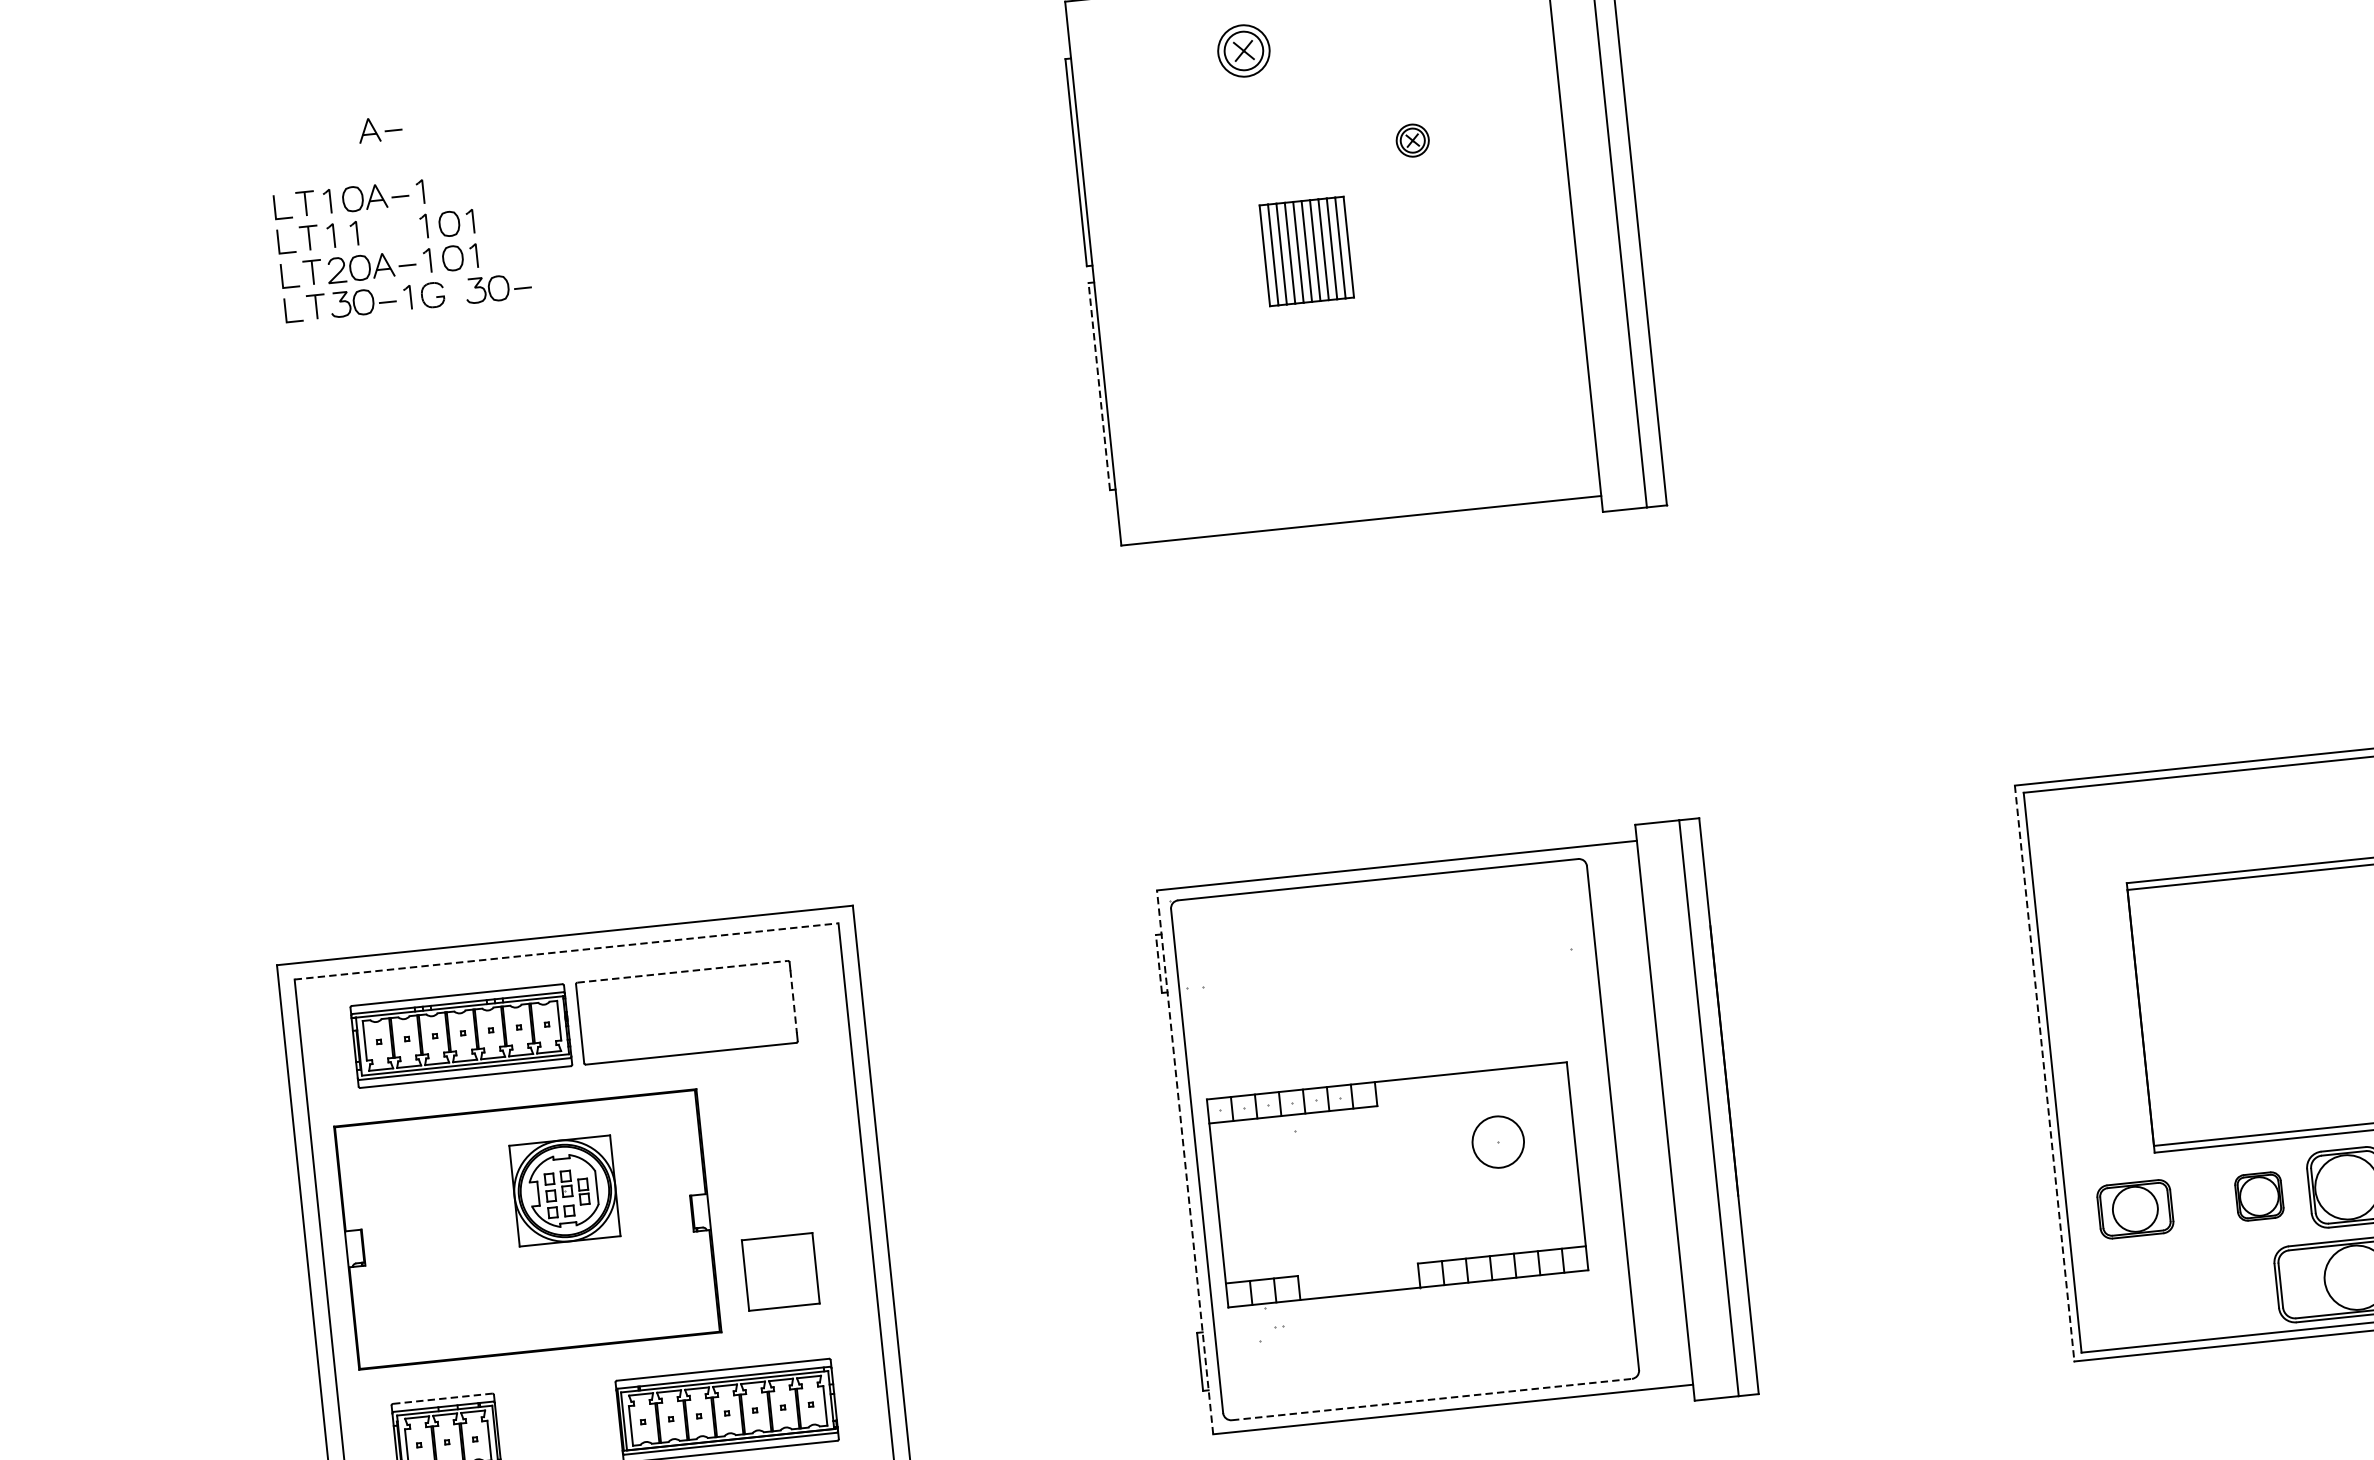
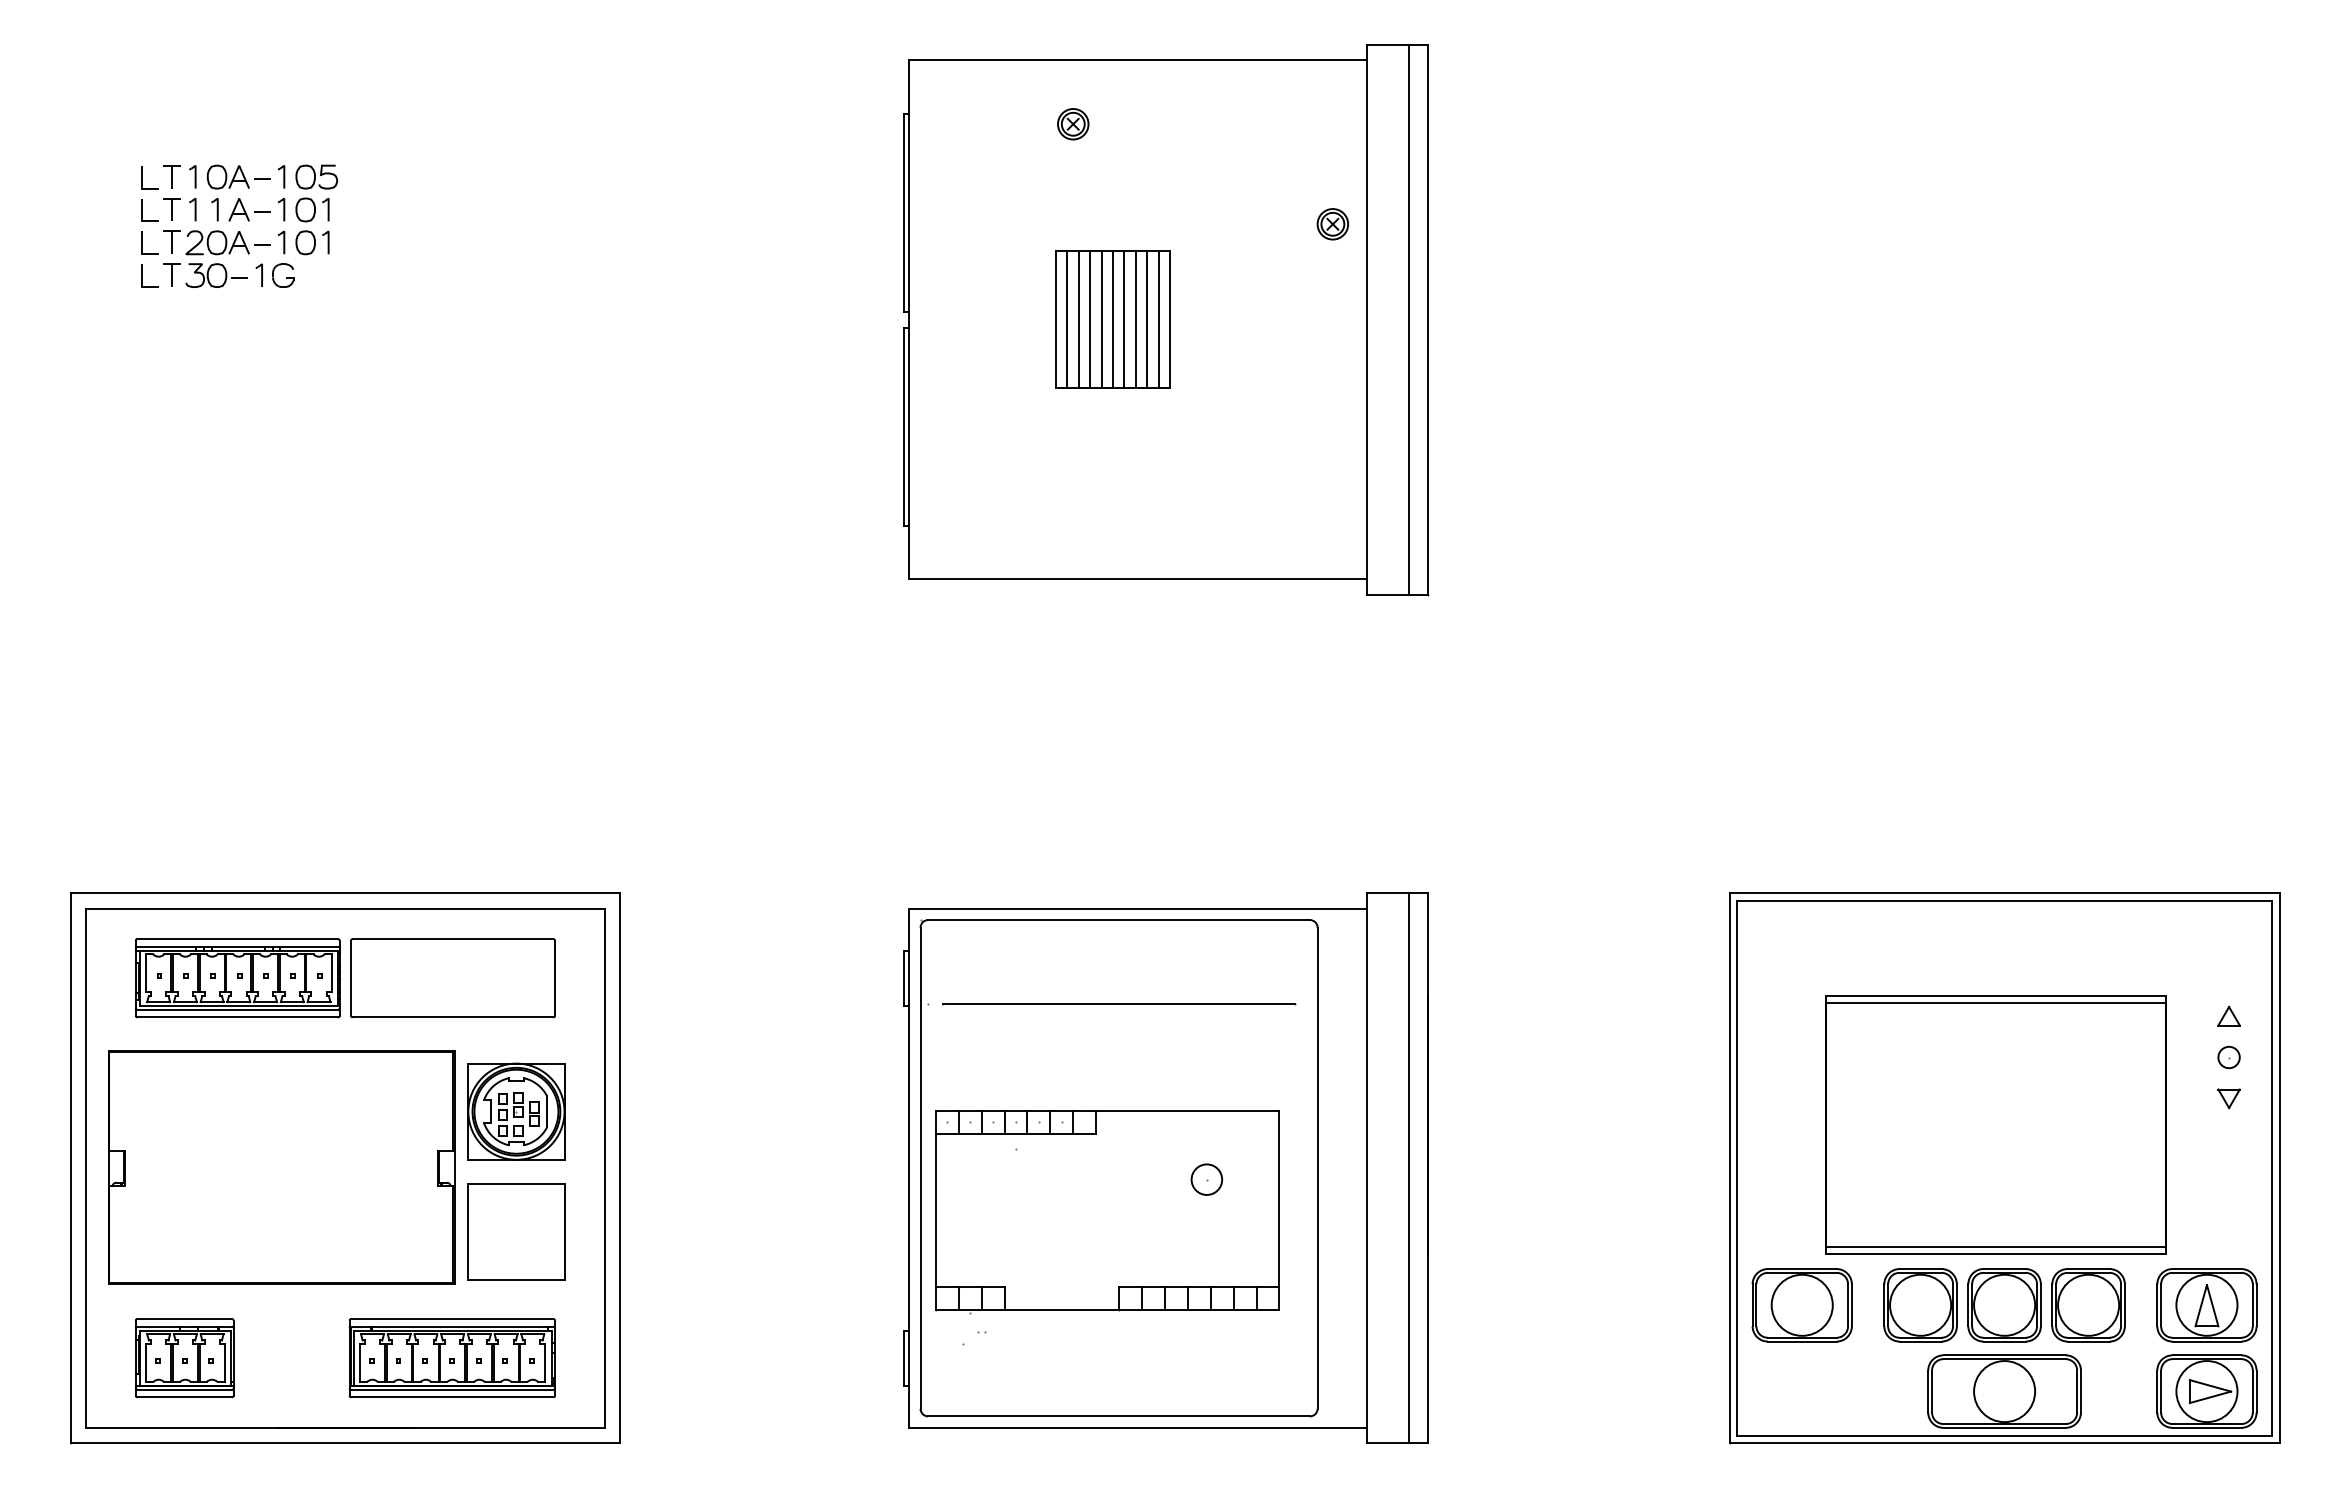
part: (1244, 51) -> (1073, 124), size x0.62
part: (380, 129) -> (249, 209), moved
part: (1412, 140) -> (1332, 224), moved
part: (457, 187) -> (316, 176), added
part: (1306, 251) -> (1112, 319), size x1.43
part: (498, 288) -> (345, 275), removed
line: (1099, 387) -> (903, 427), dashed -> solid
line: (566, 951) -> (345, 908), dashed -> solid
line: (1158, 964) -> (903, 978), dashed -> solid
line: (1386, 968) -> (1118, 1004), added
line: (683, 972) -> (453, 939), dashed -> solid
line: (794, 1001) -> (555, 978), dashed -> solid
line: (2044, 1073) -> (1729, 1168), dashed -> solid
circle: (1497, 1141) -> (1206, 1179), size x0.62
line: (1185, 1162) -> (909, 1168), dashed -> solid
part: (564, 1190) -> (516, 1111), moved
part: (2259, 1196) -> (1920, 1305), size x1.67
part: (2134, 1209) -> (1801, 1305), size x1.43
part: (780, 1271) -> (516, 1231), size x1.43
line: (443, 1399) -> (185, 1319), dashed -> solid
line: (1432, 1399) -> (1119, 1416), dashed -> solid

